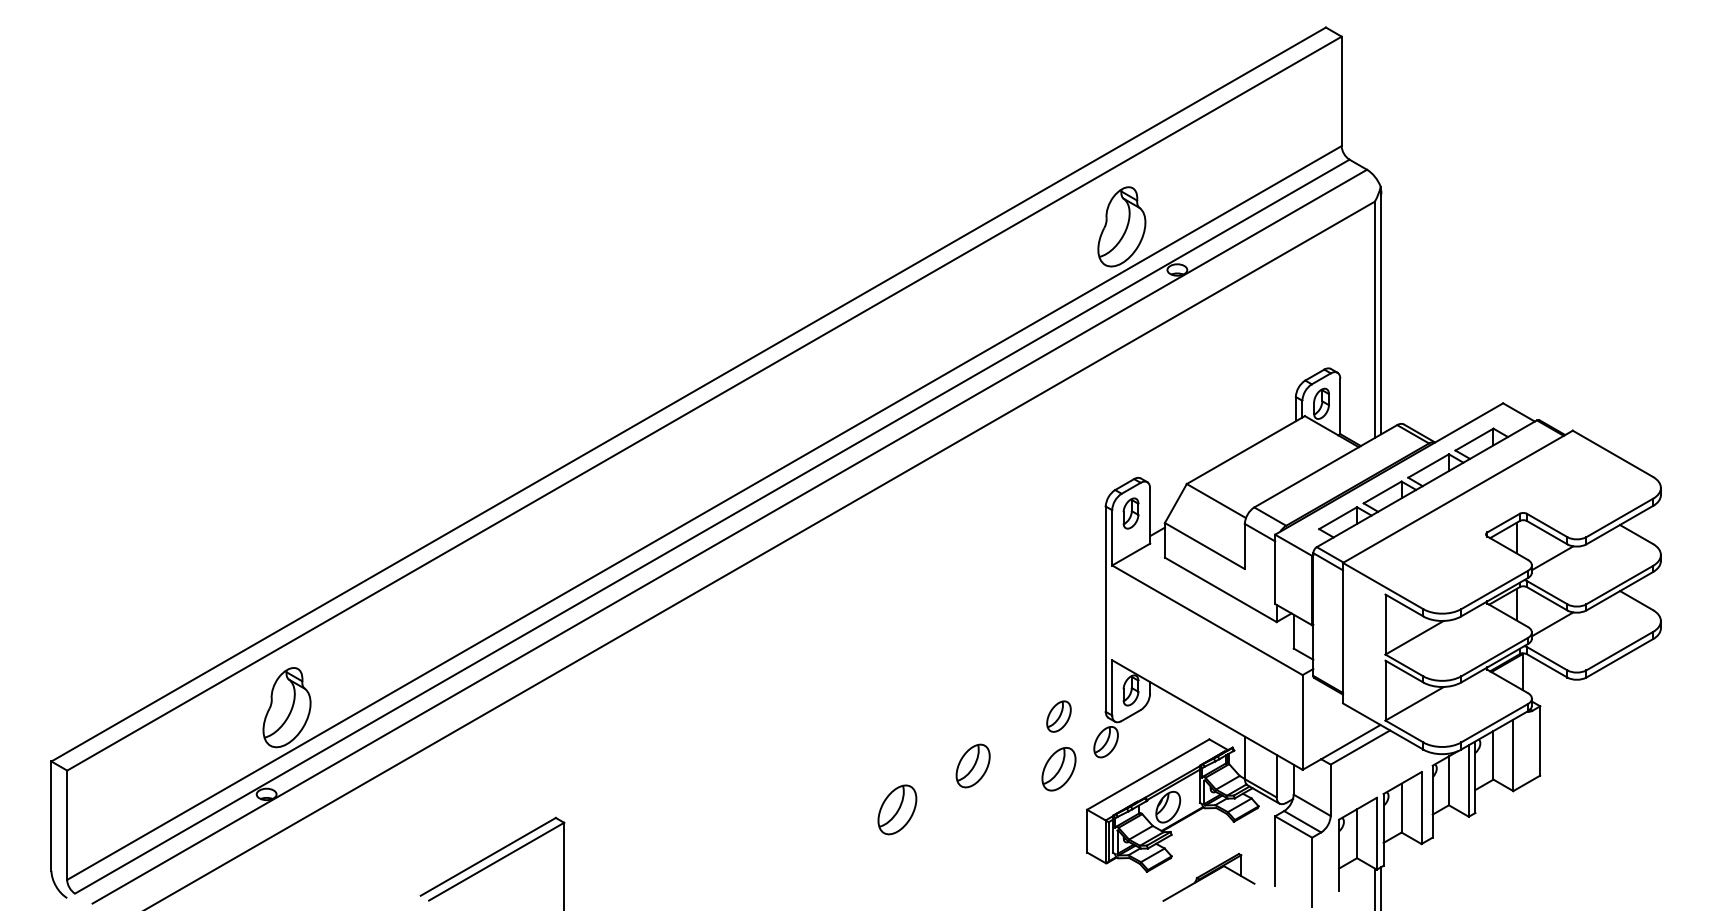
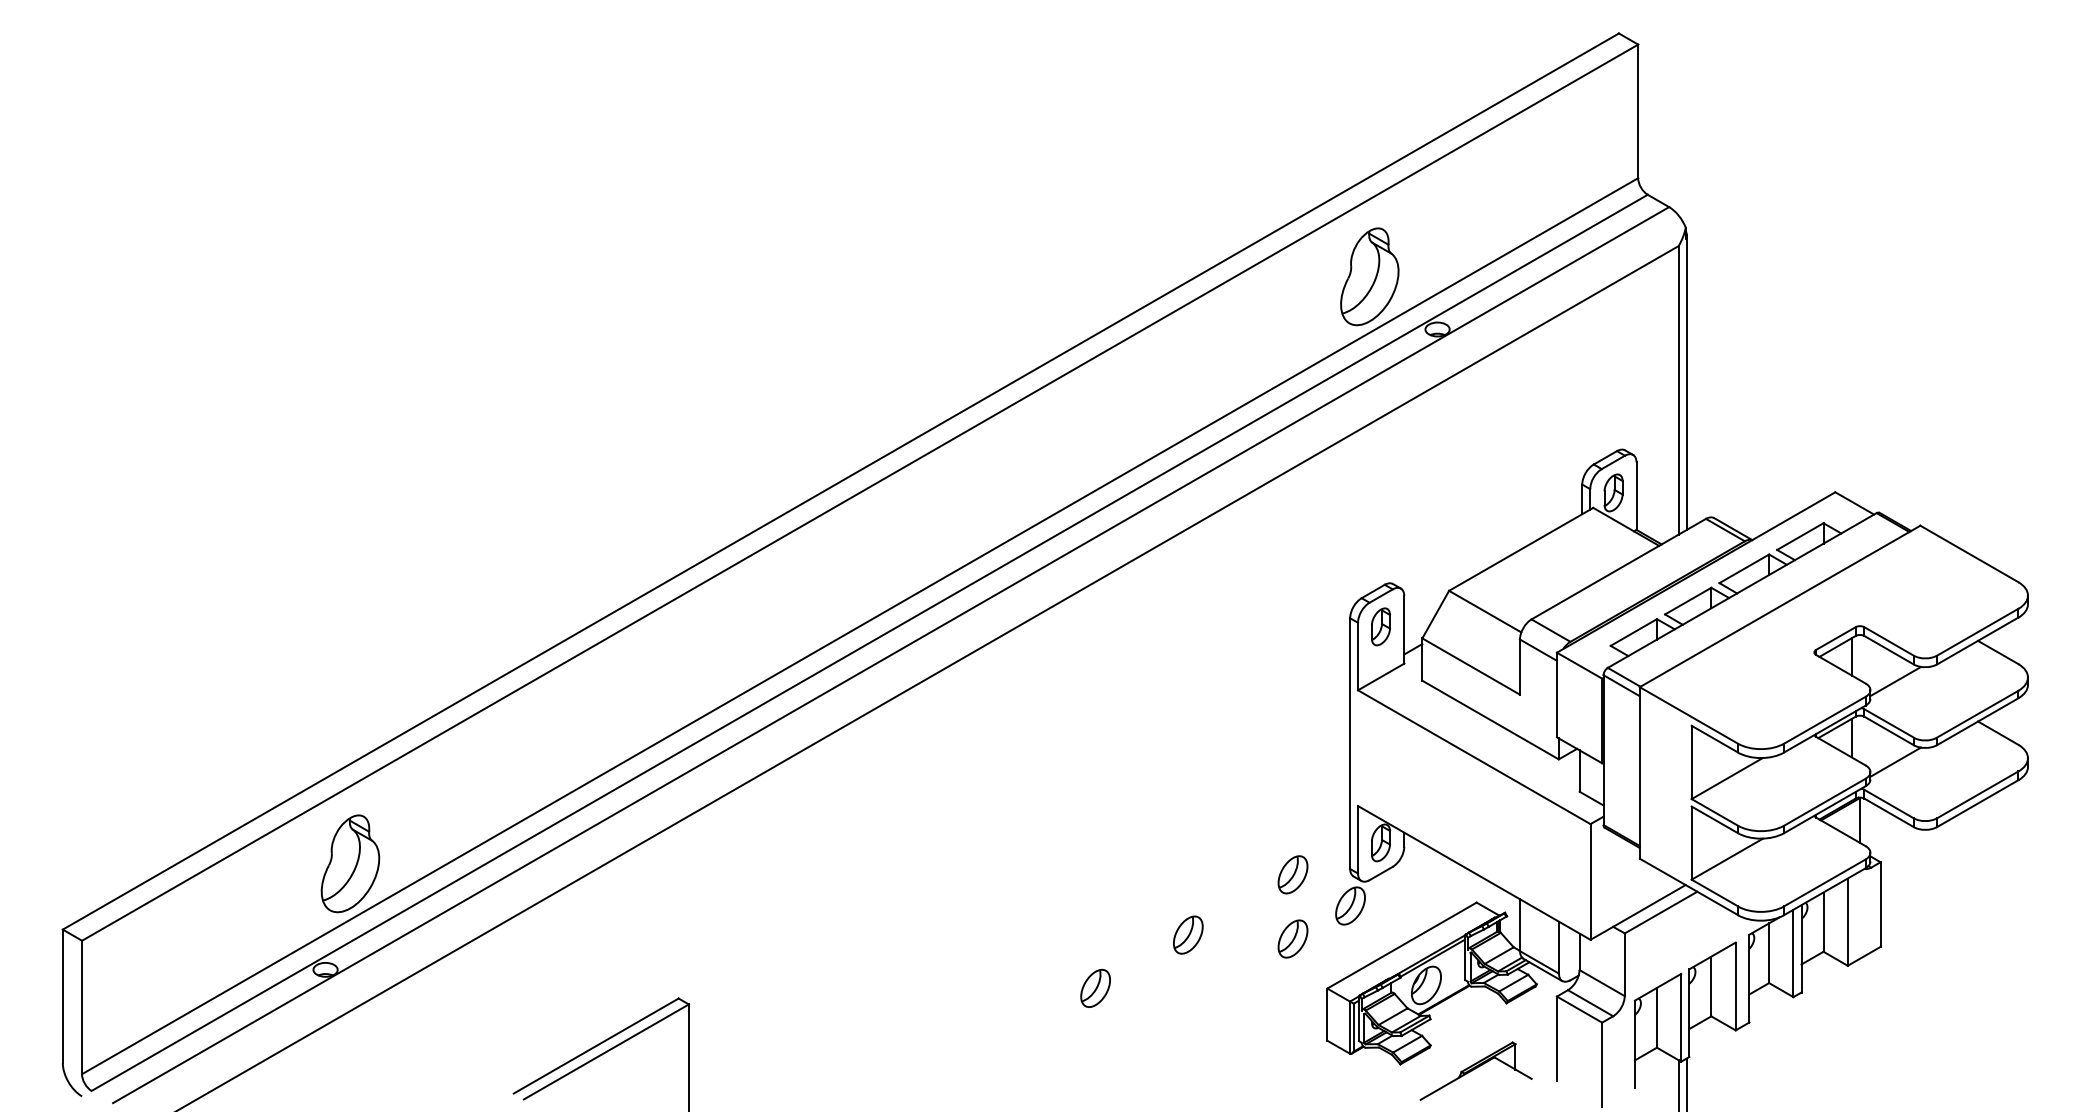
part: (973, 765) -> (1188, 934), size x0.71
part: (1058, 768) -> (1292, 938), size x0.71
part: (897, 808) -> (1095, 987), size x0.62

